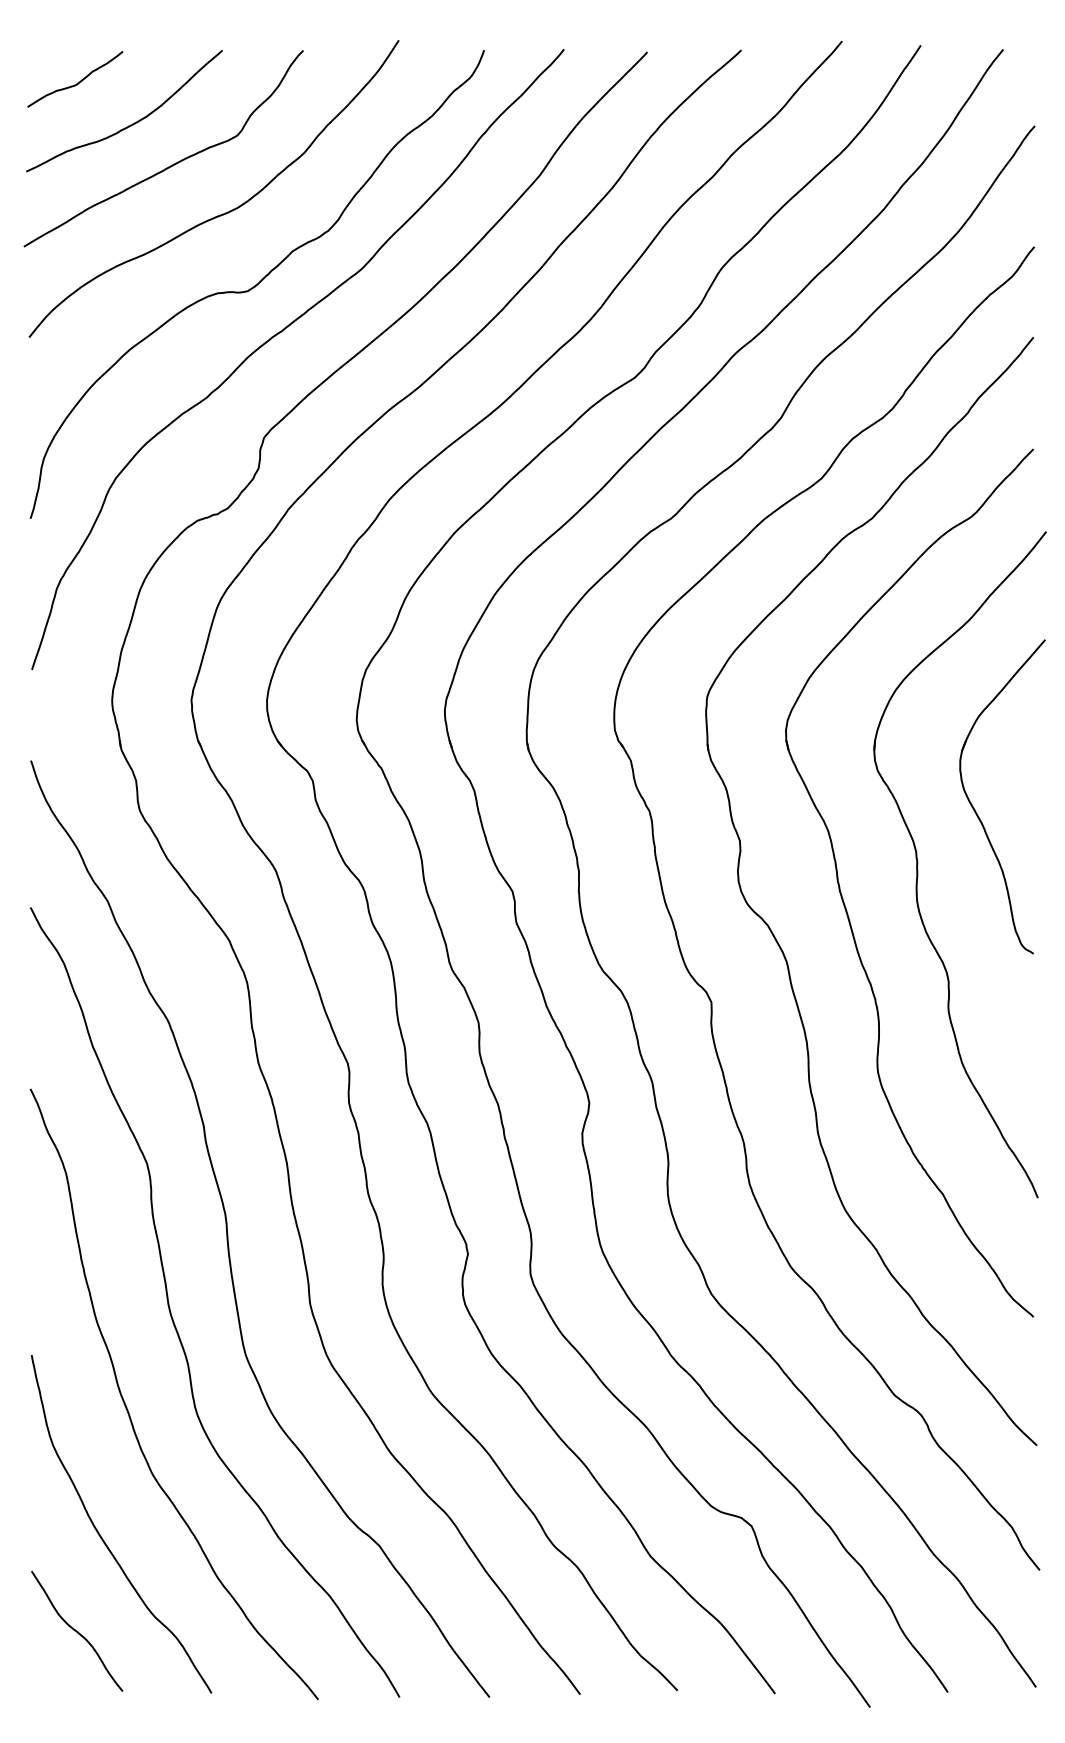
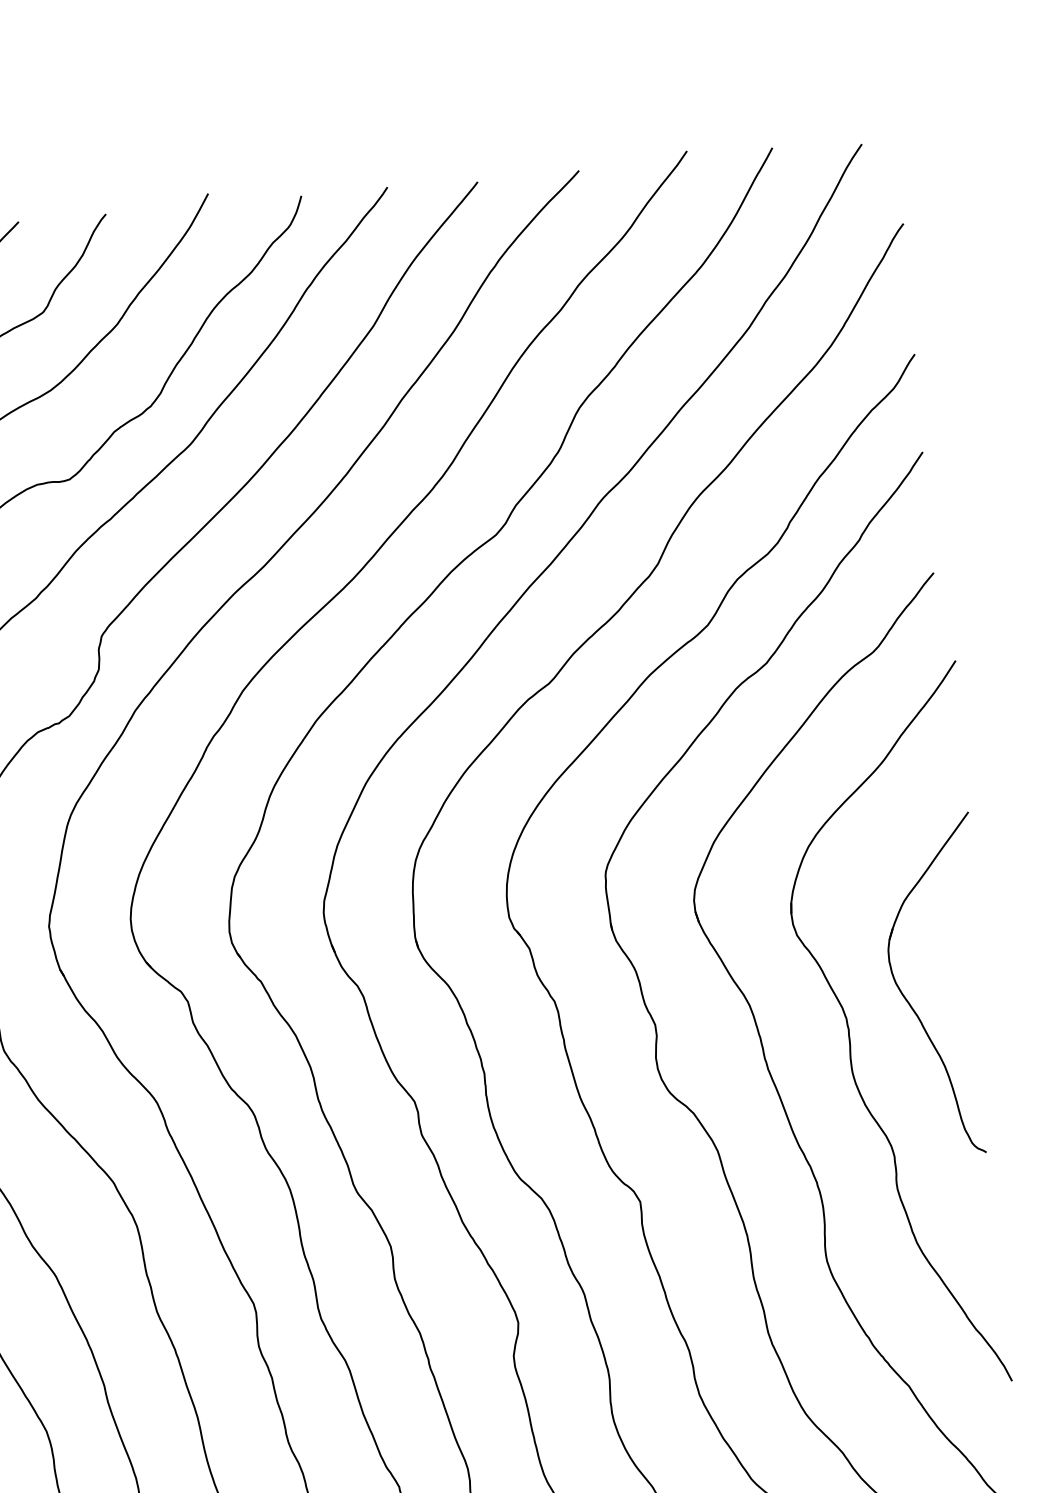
part: (975, 809) -> (909, 1002), moved

